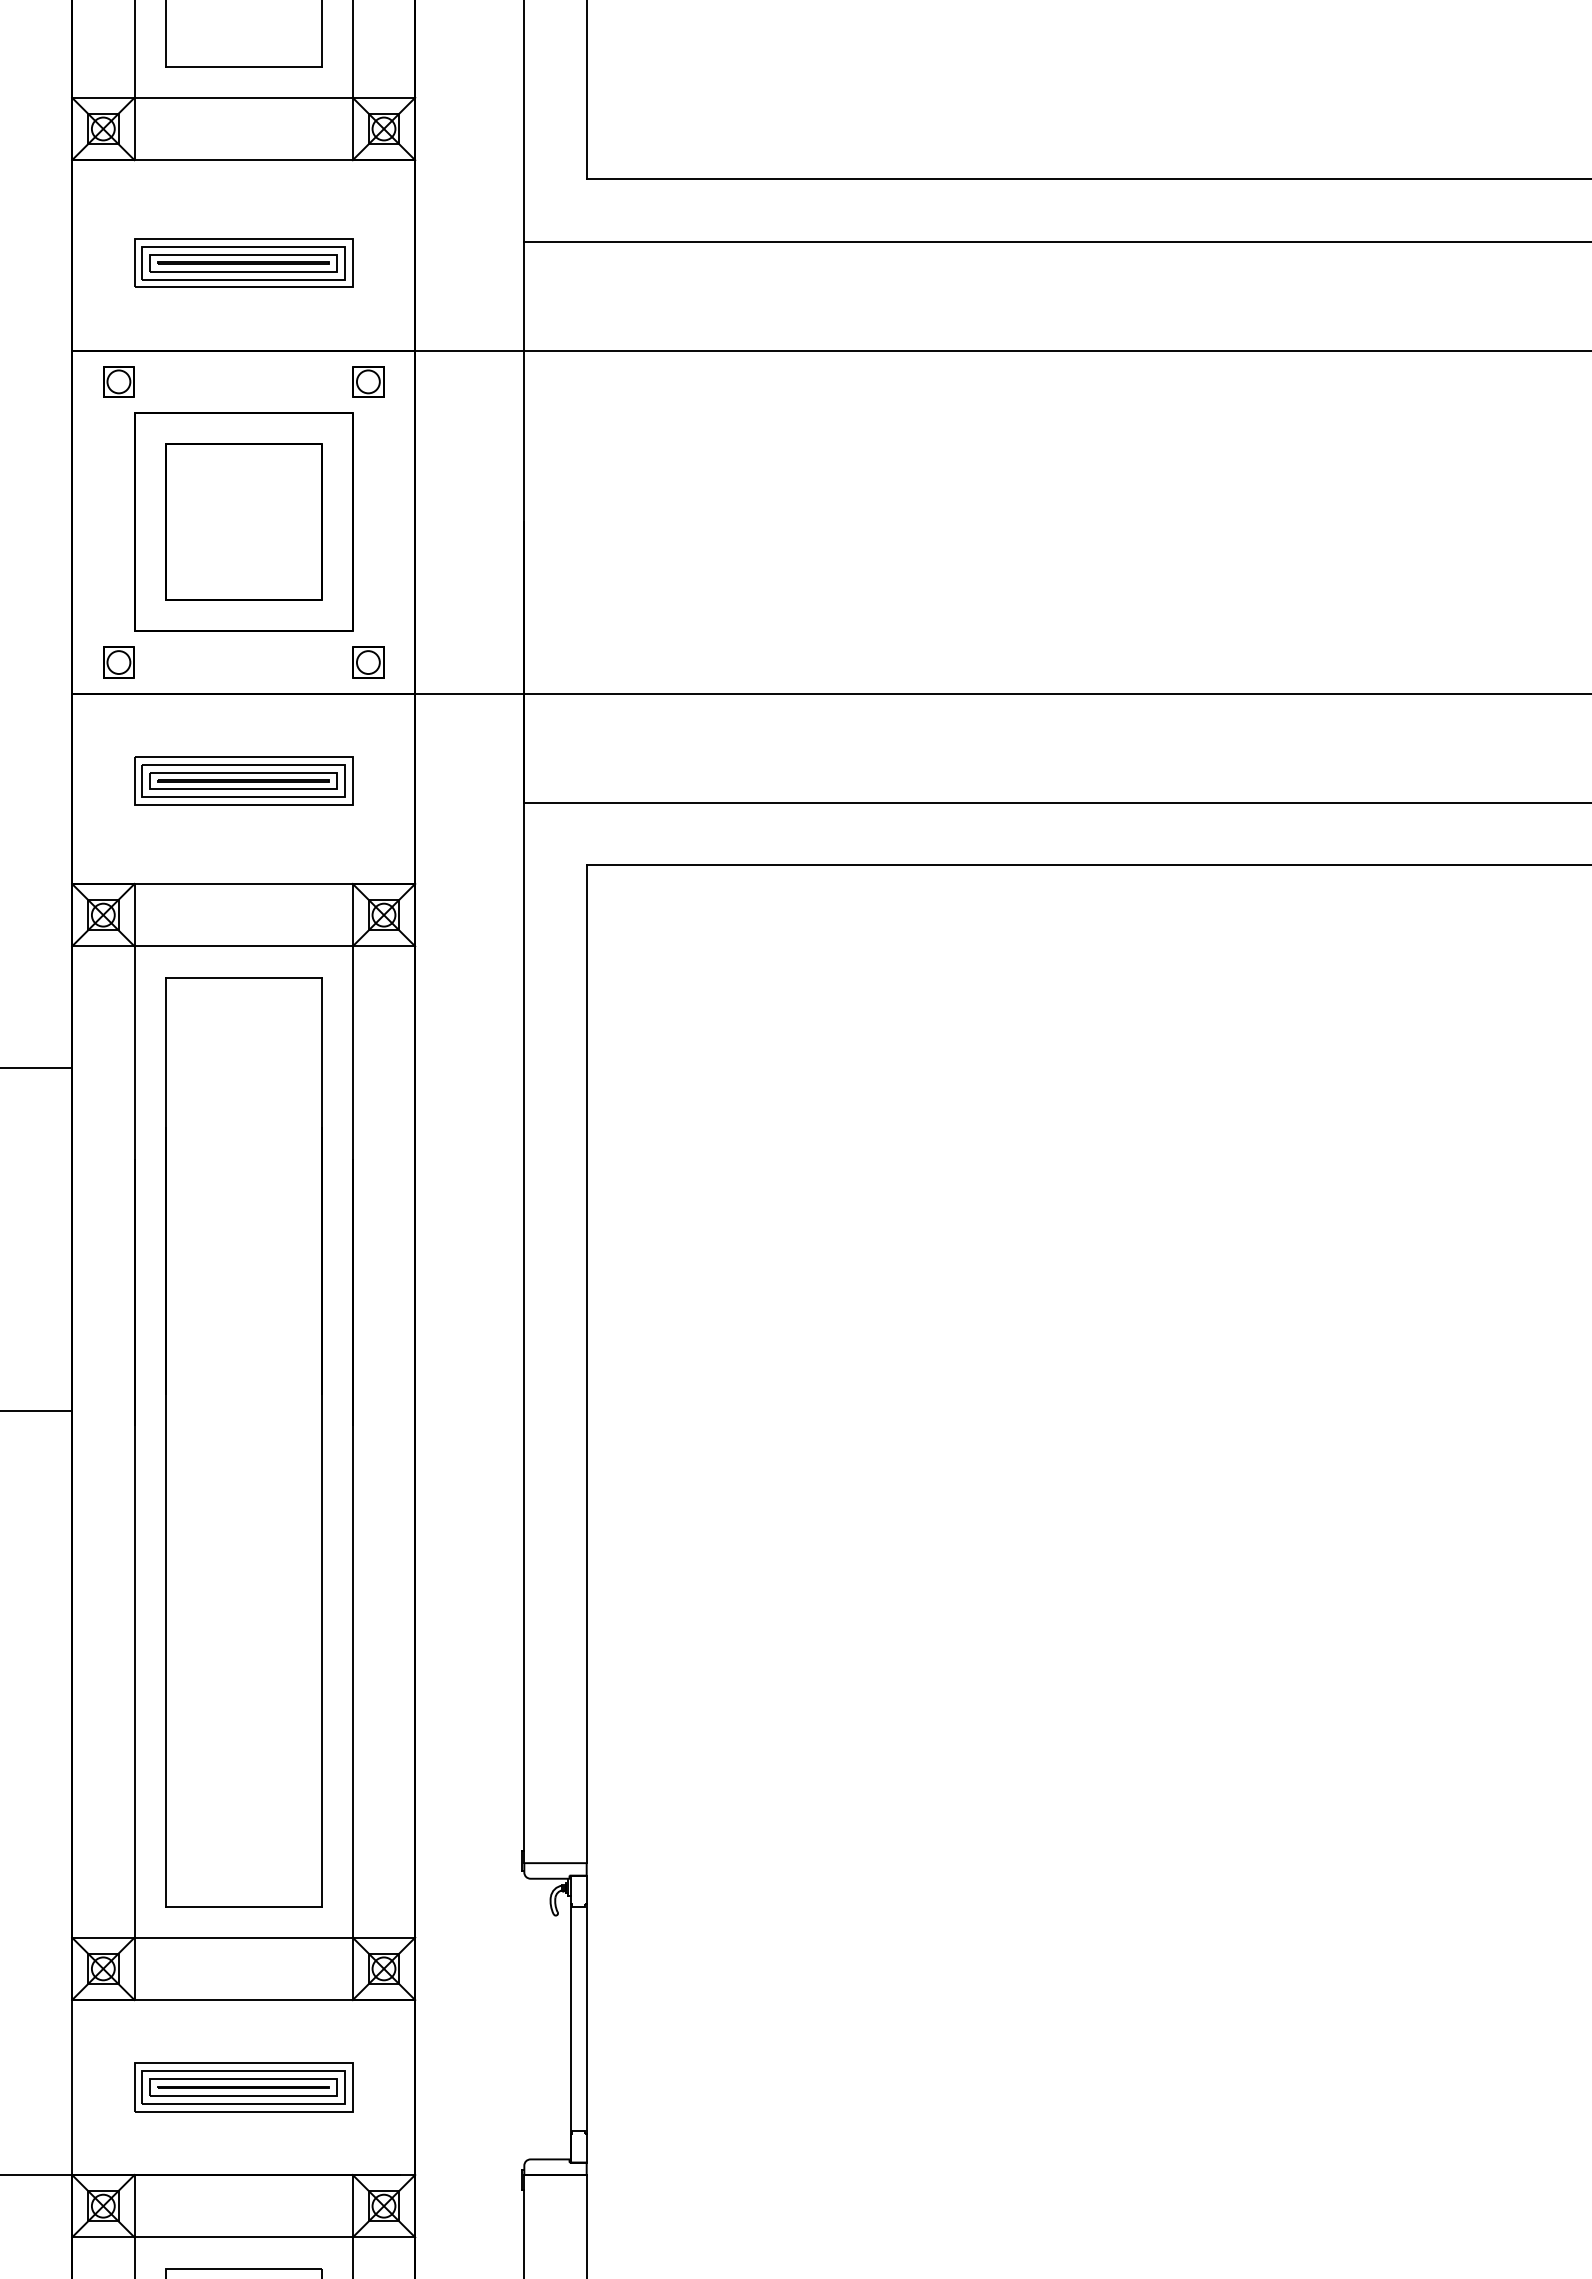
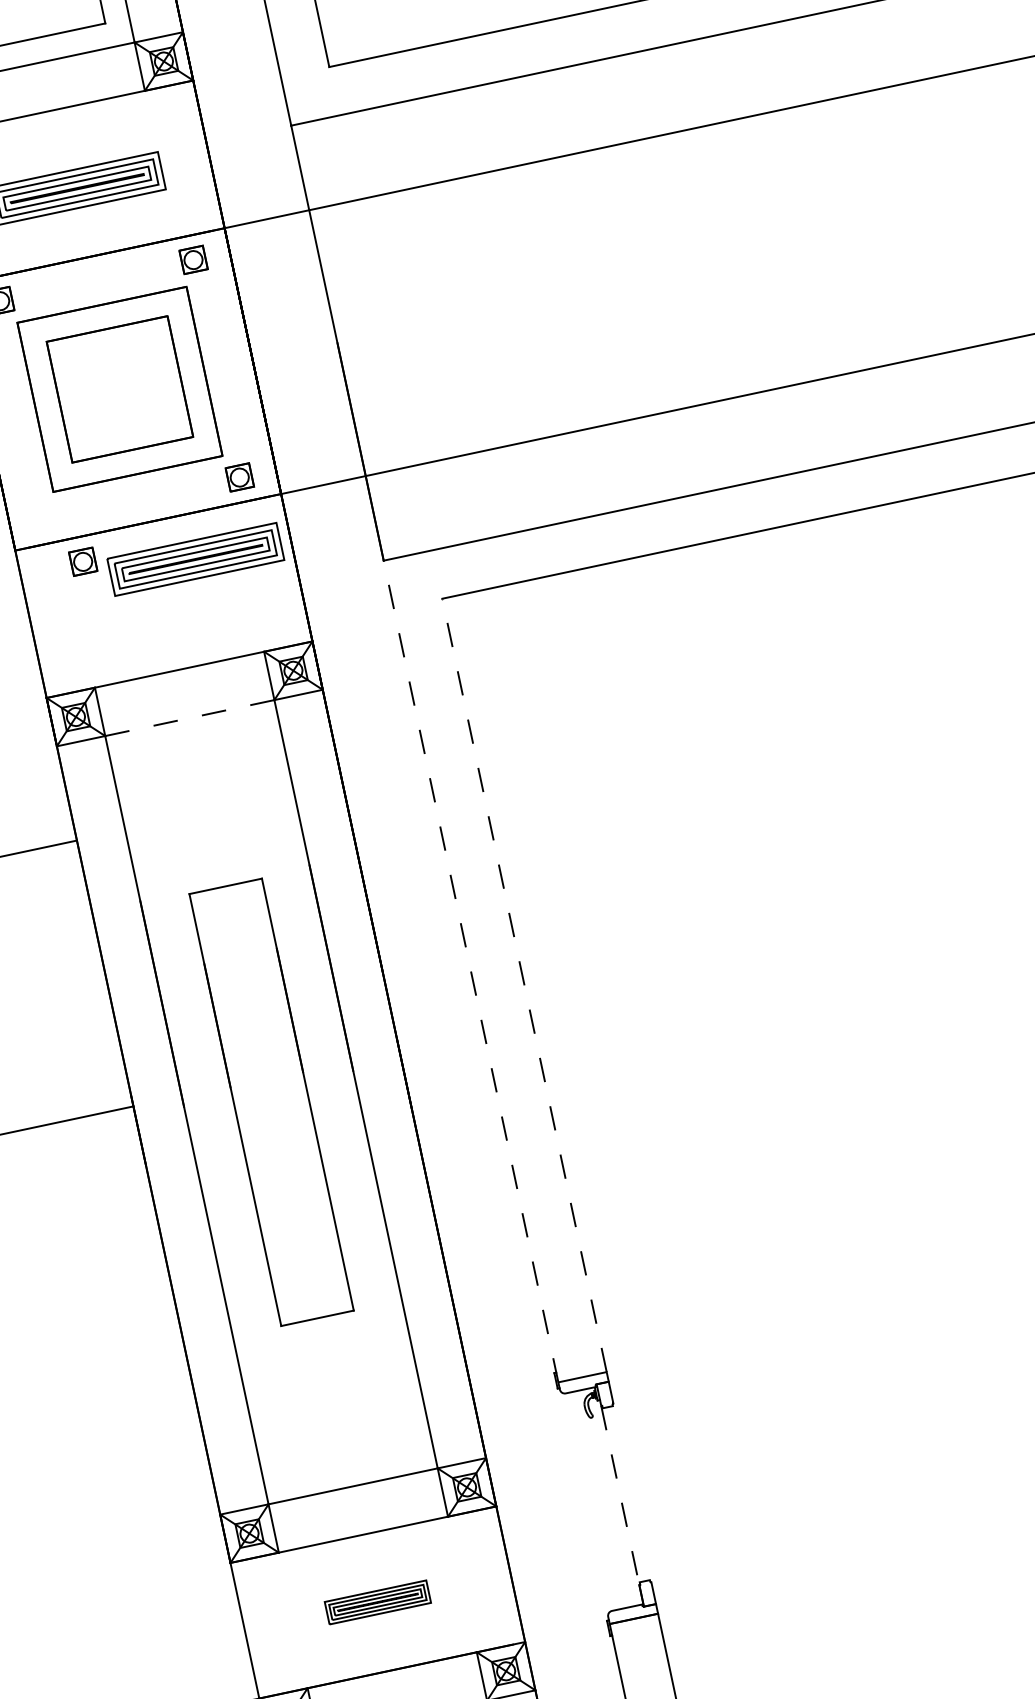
part: (118, 662) -> (82, 561), moved
part: (243, 780) -> (195, 559), moved
line: (243, 946) -> (189, 718), solid -> dashed
line: (524, 1332) -> (471, 971), solid -> dashed
line: (586, 1364) -> (524, 985), solid -> dashed
part: (243, 1442) -> (271, 1102), size x0.6
line: (586, 2018) -> (632, 1492), removed
line: (571, 2019) -> (620, 1495), solid -> dashed
part: (243, 2087) -> (377, 1602), size x0.6

